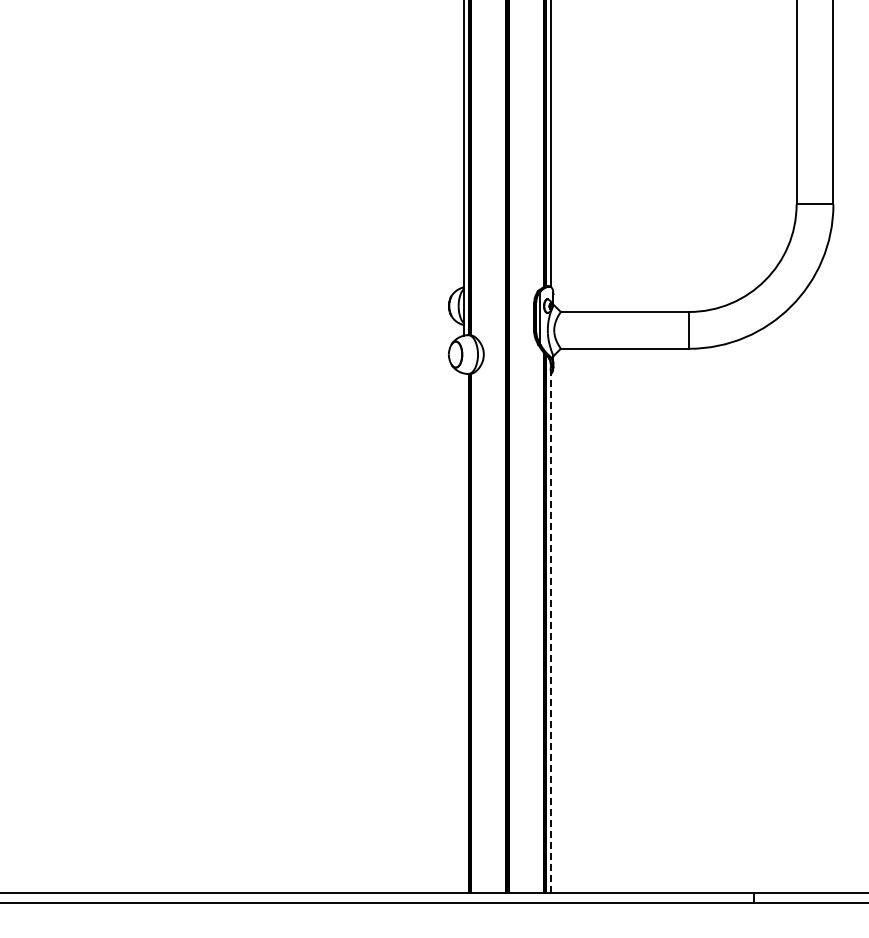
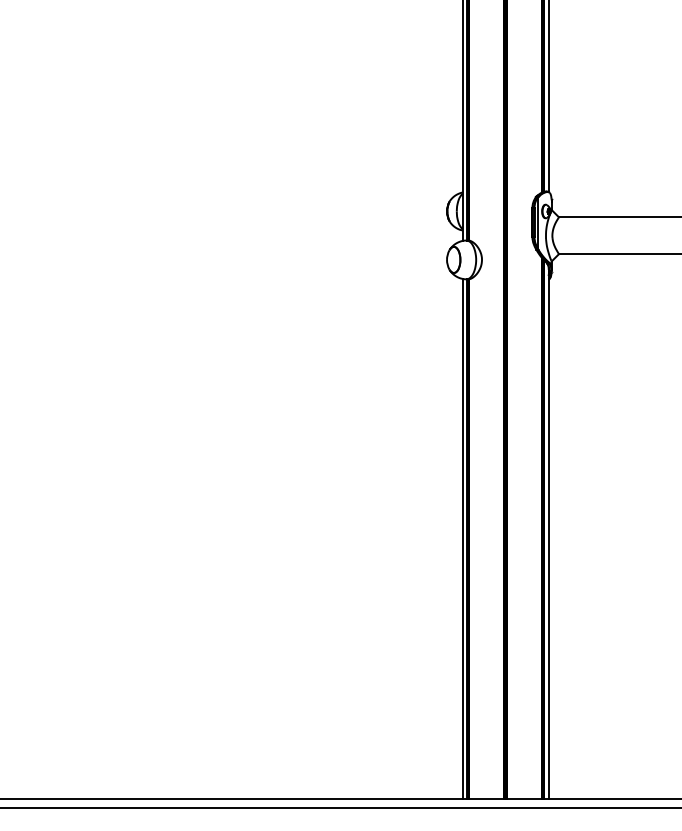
line: (550, 627) -> (548, 532), dashed -> solid
line: (464, 633) -> (462, 538), added

